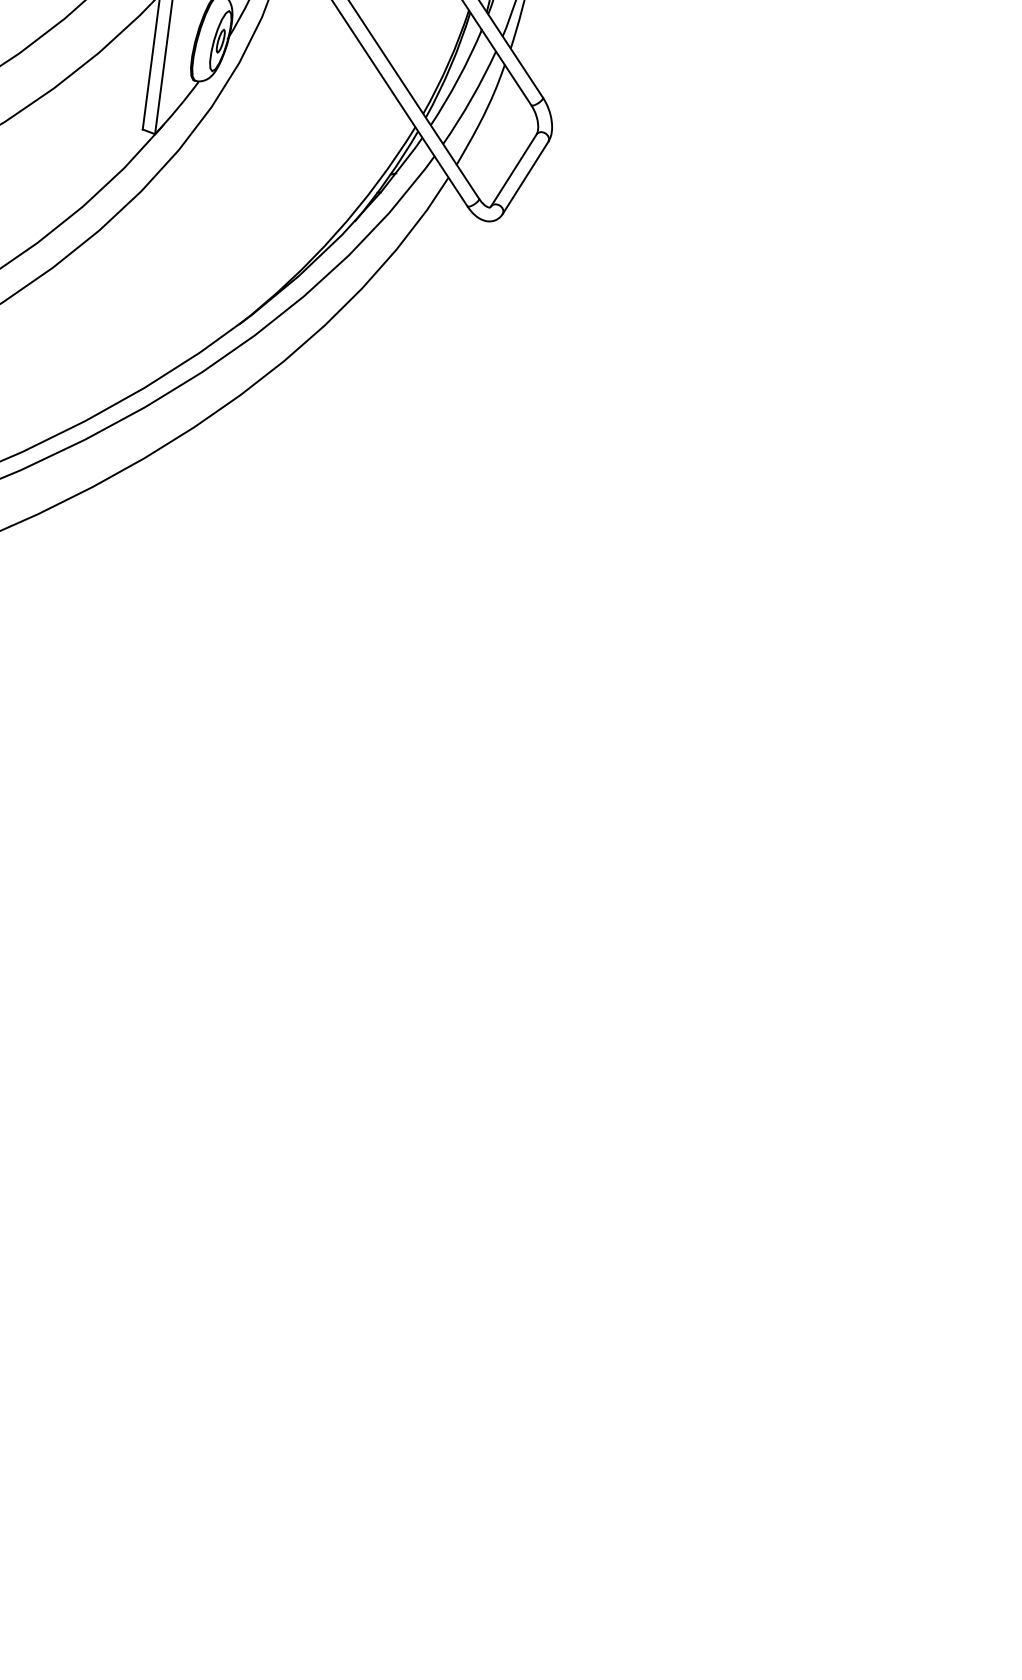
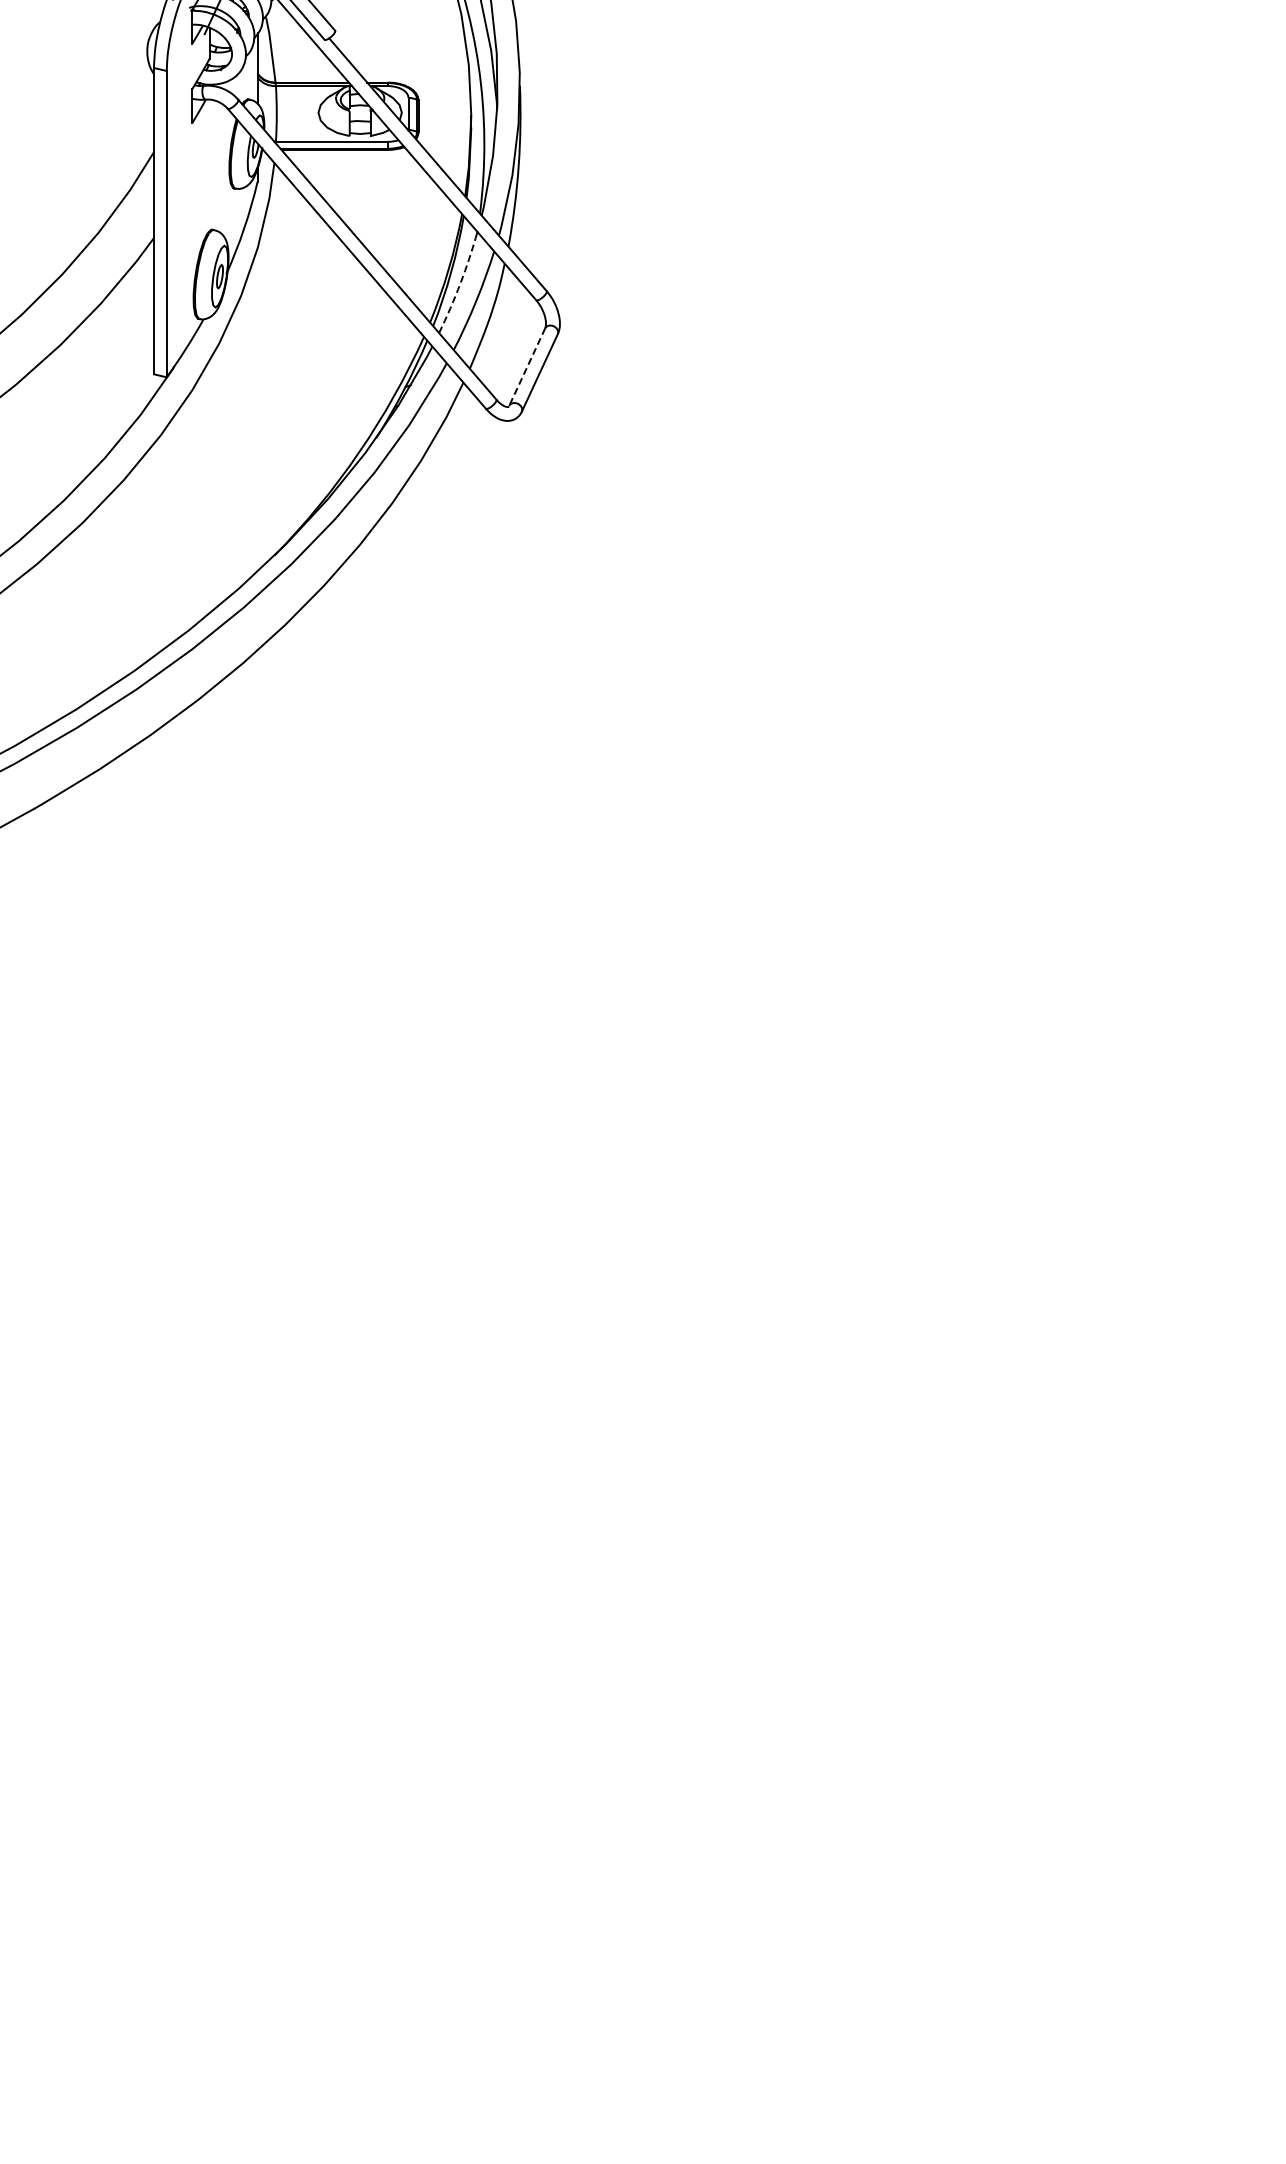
arc: (458, 78) -> (460, 283), solid -> dashed
line: (514, 170) -> (527, 367), solid -> dashed

